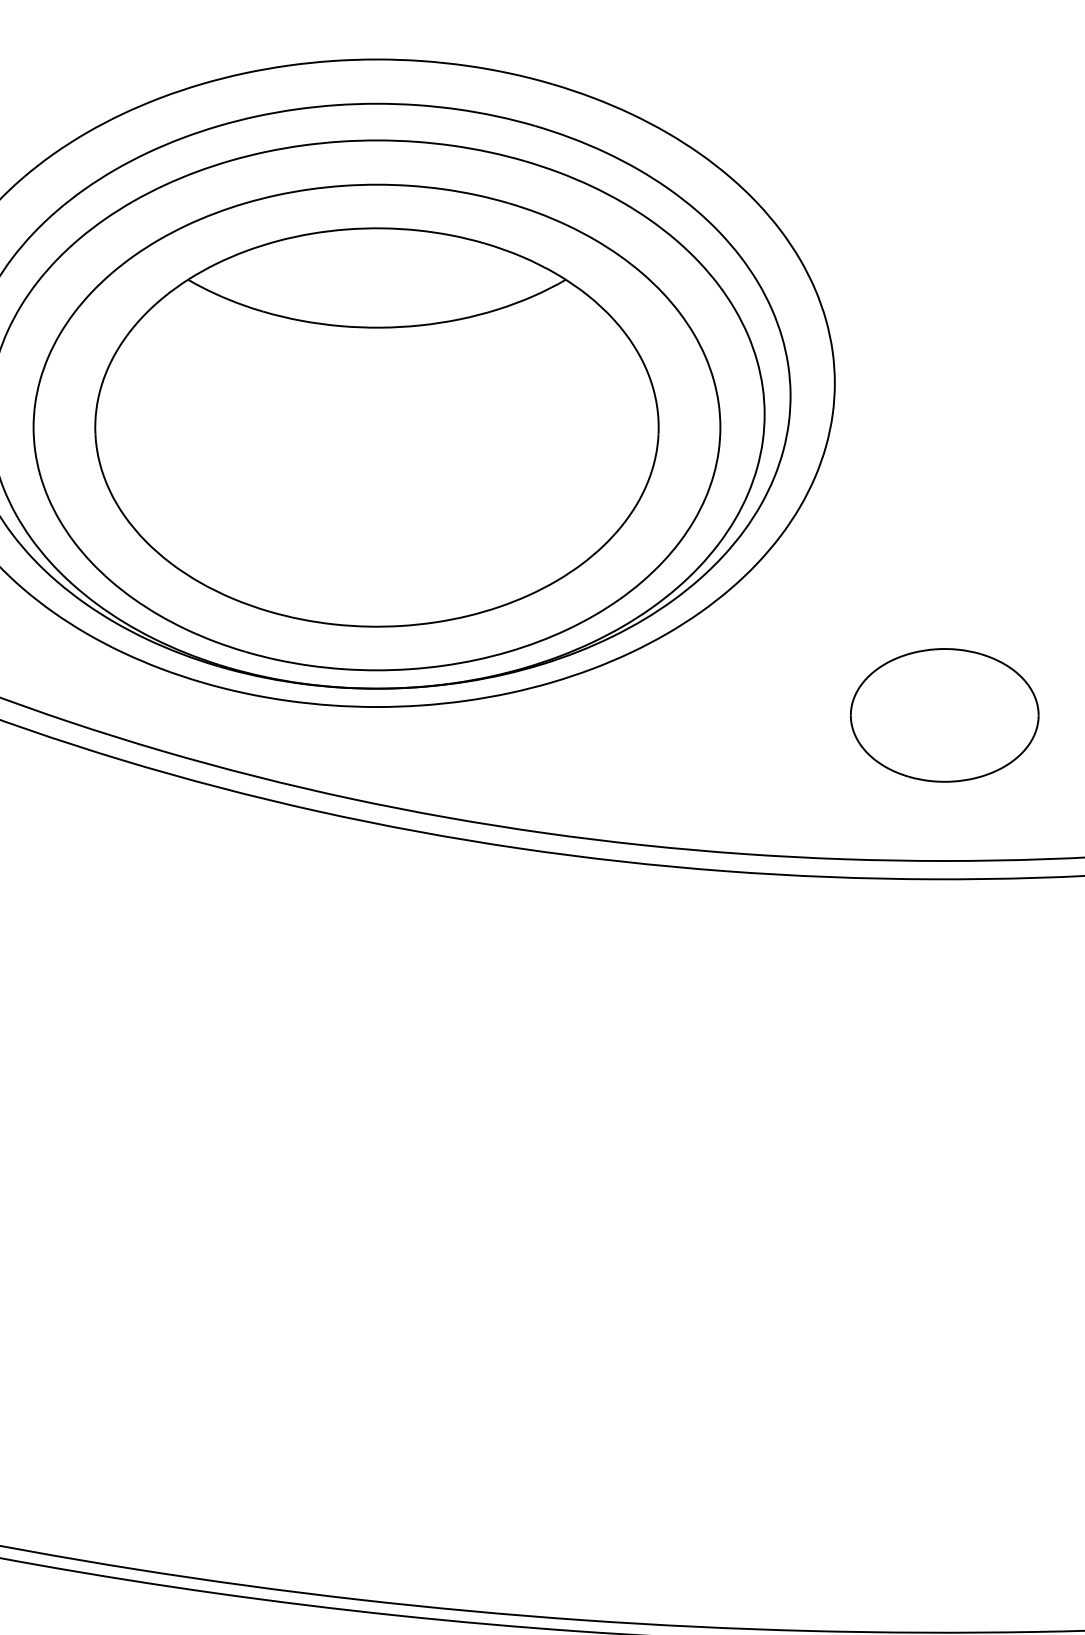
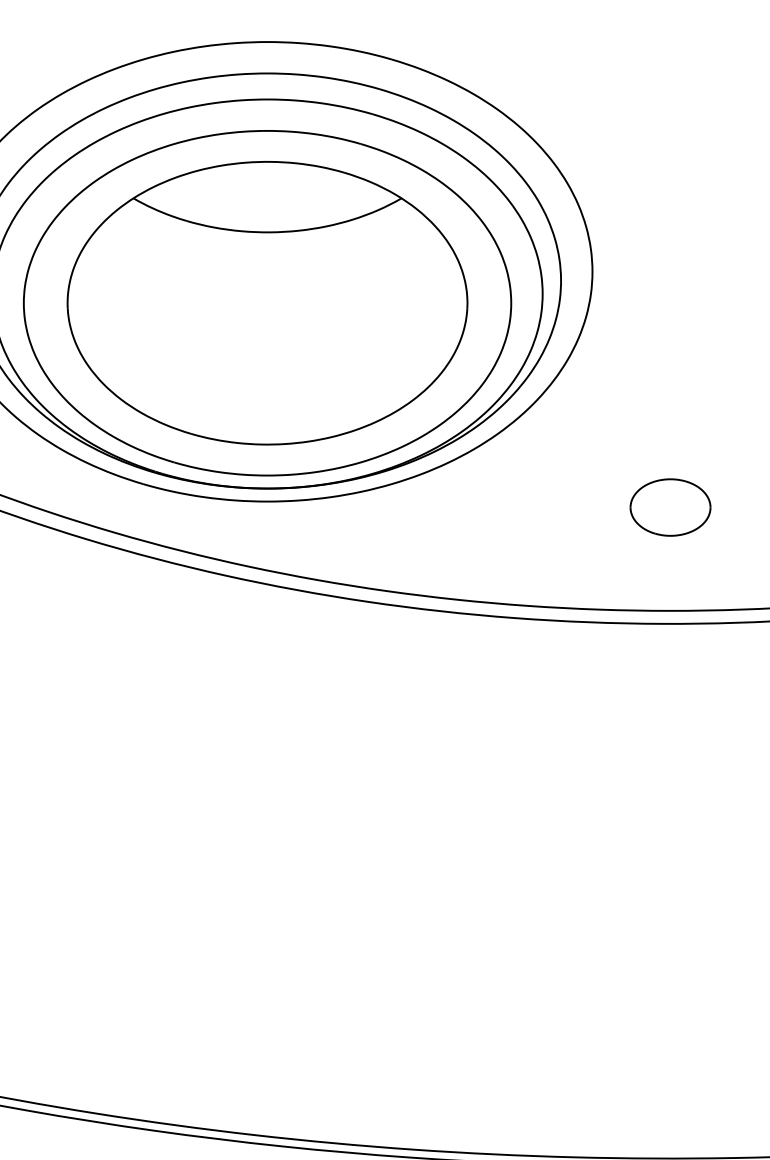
part: (944, 715) -> (670, 507), size x0.6

